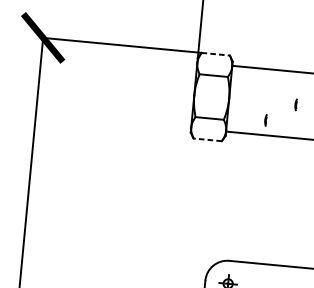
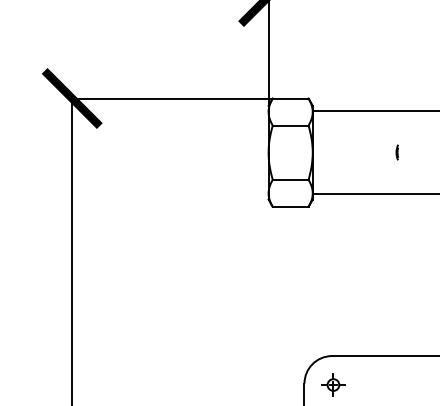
line: (215, 54) -> (290, 98), dashed -> solid
line: (265, 120) -> (360, 175), removed
line: (207, 139) -> (290, 206), dashed -> solid

